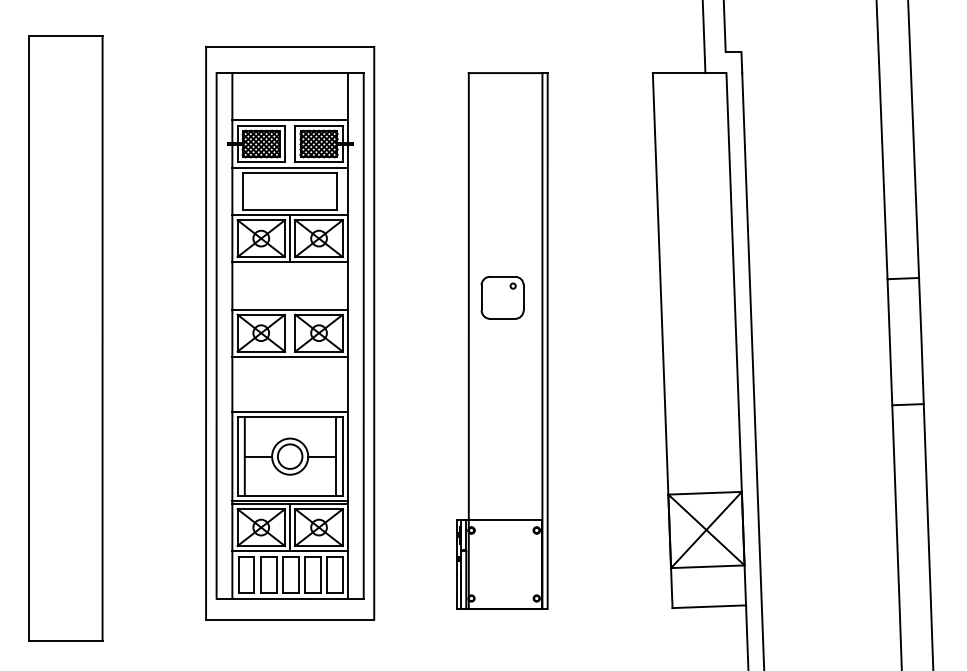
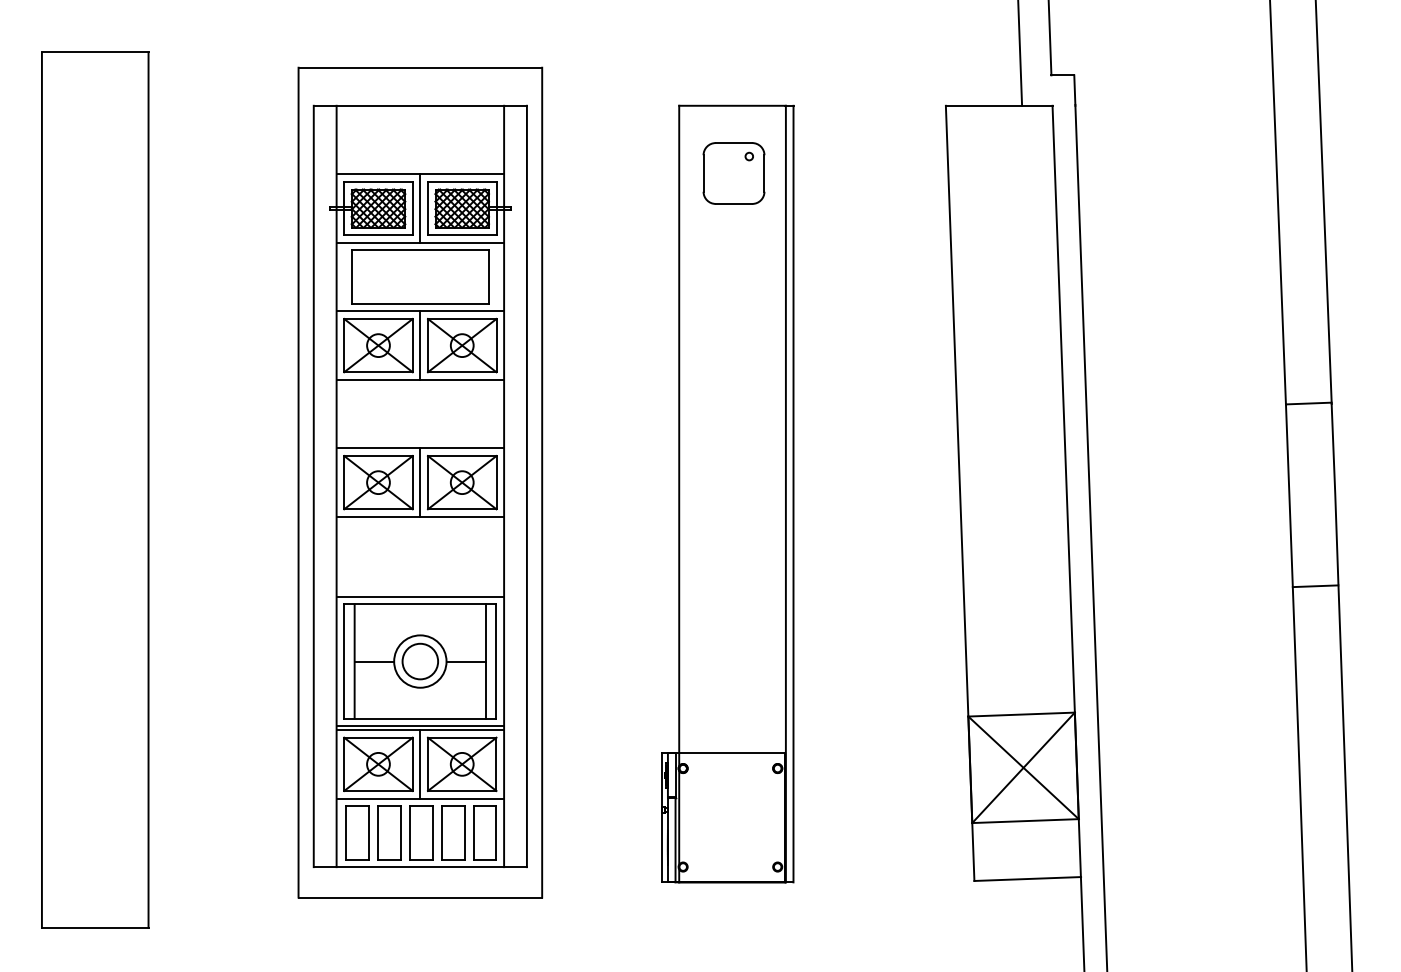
line: (290, 143) -> (420, 207), added
part: (502, 297) -> (733, 173), moved
line: (290, 332) -> (420, 481), added

